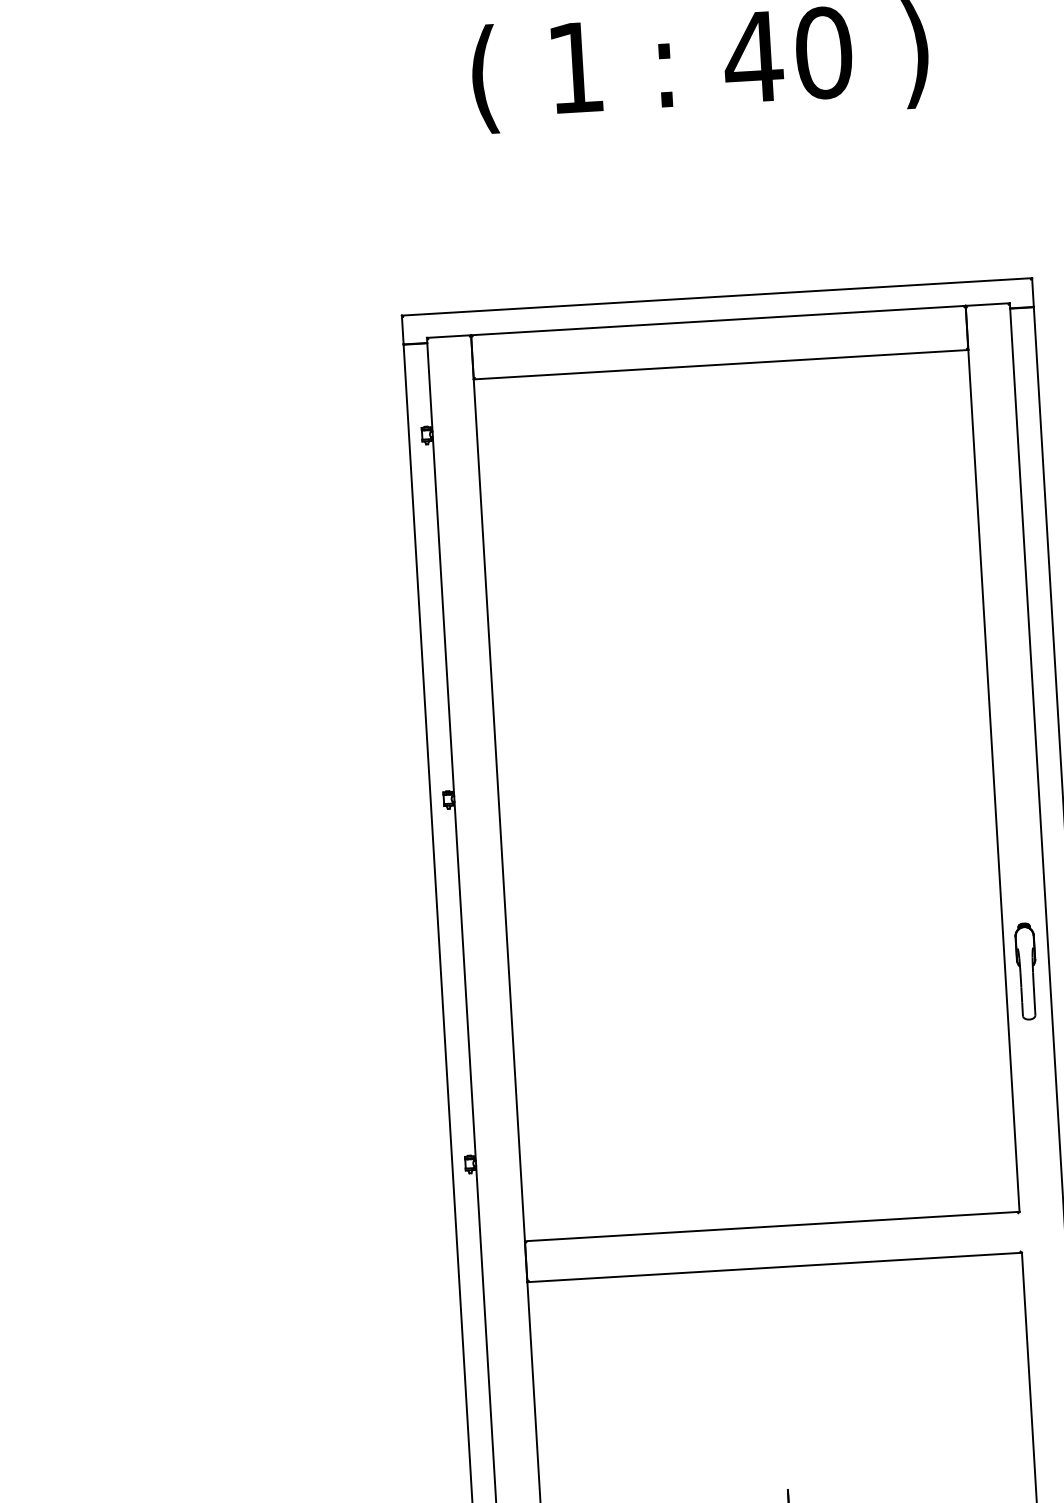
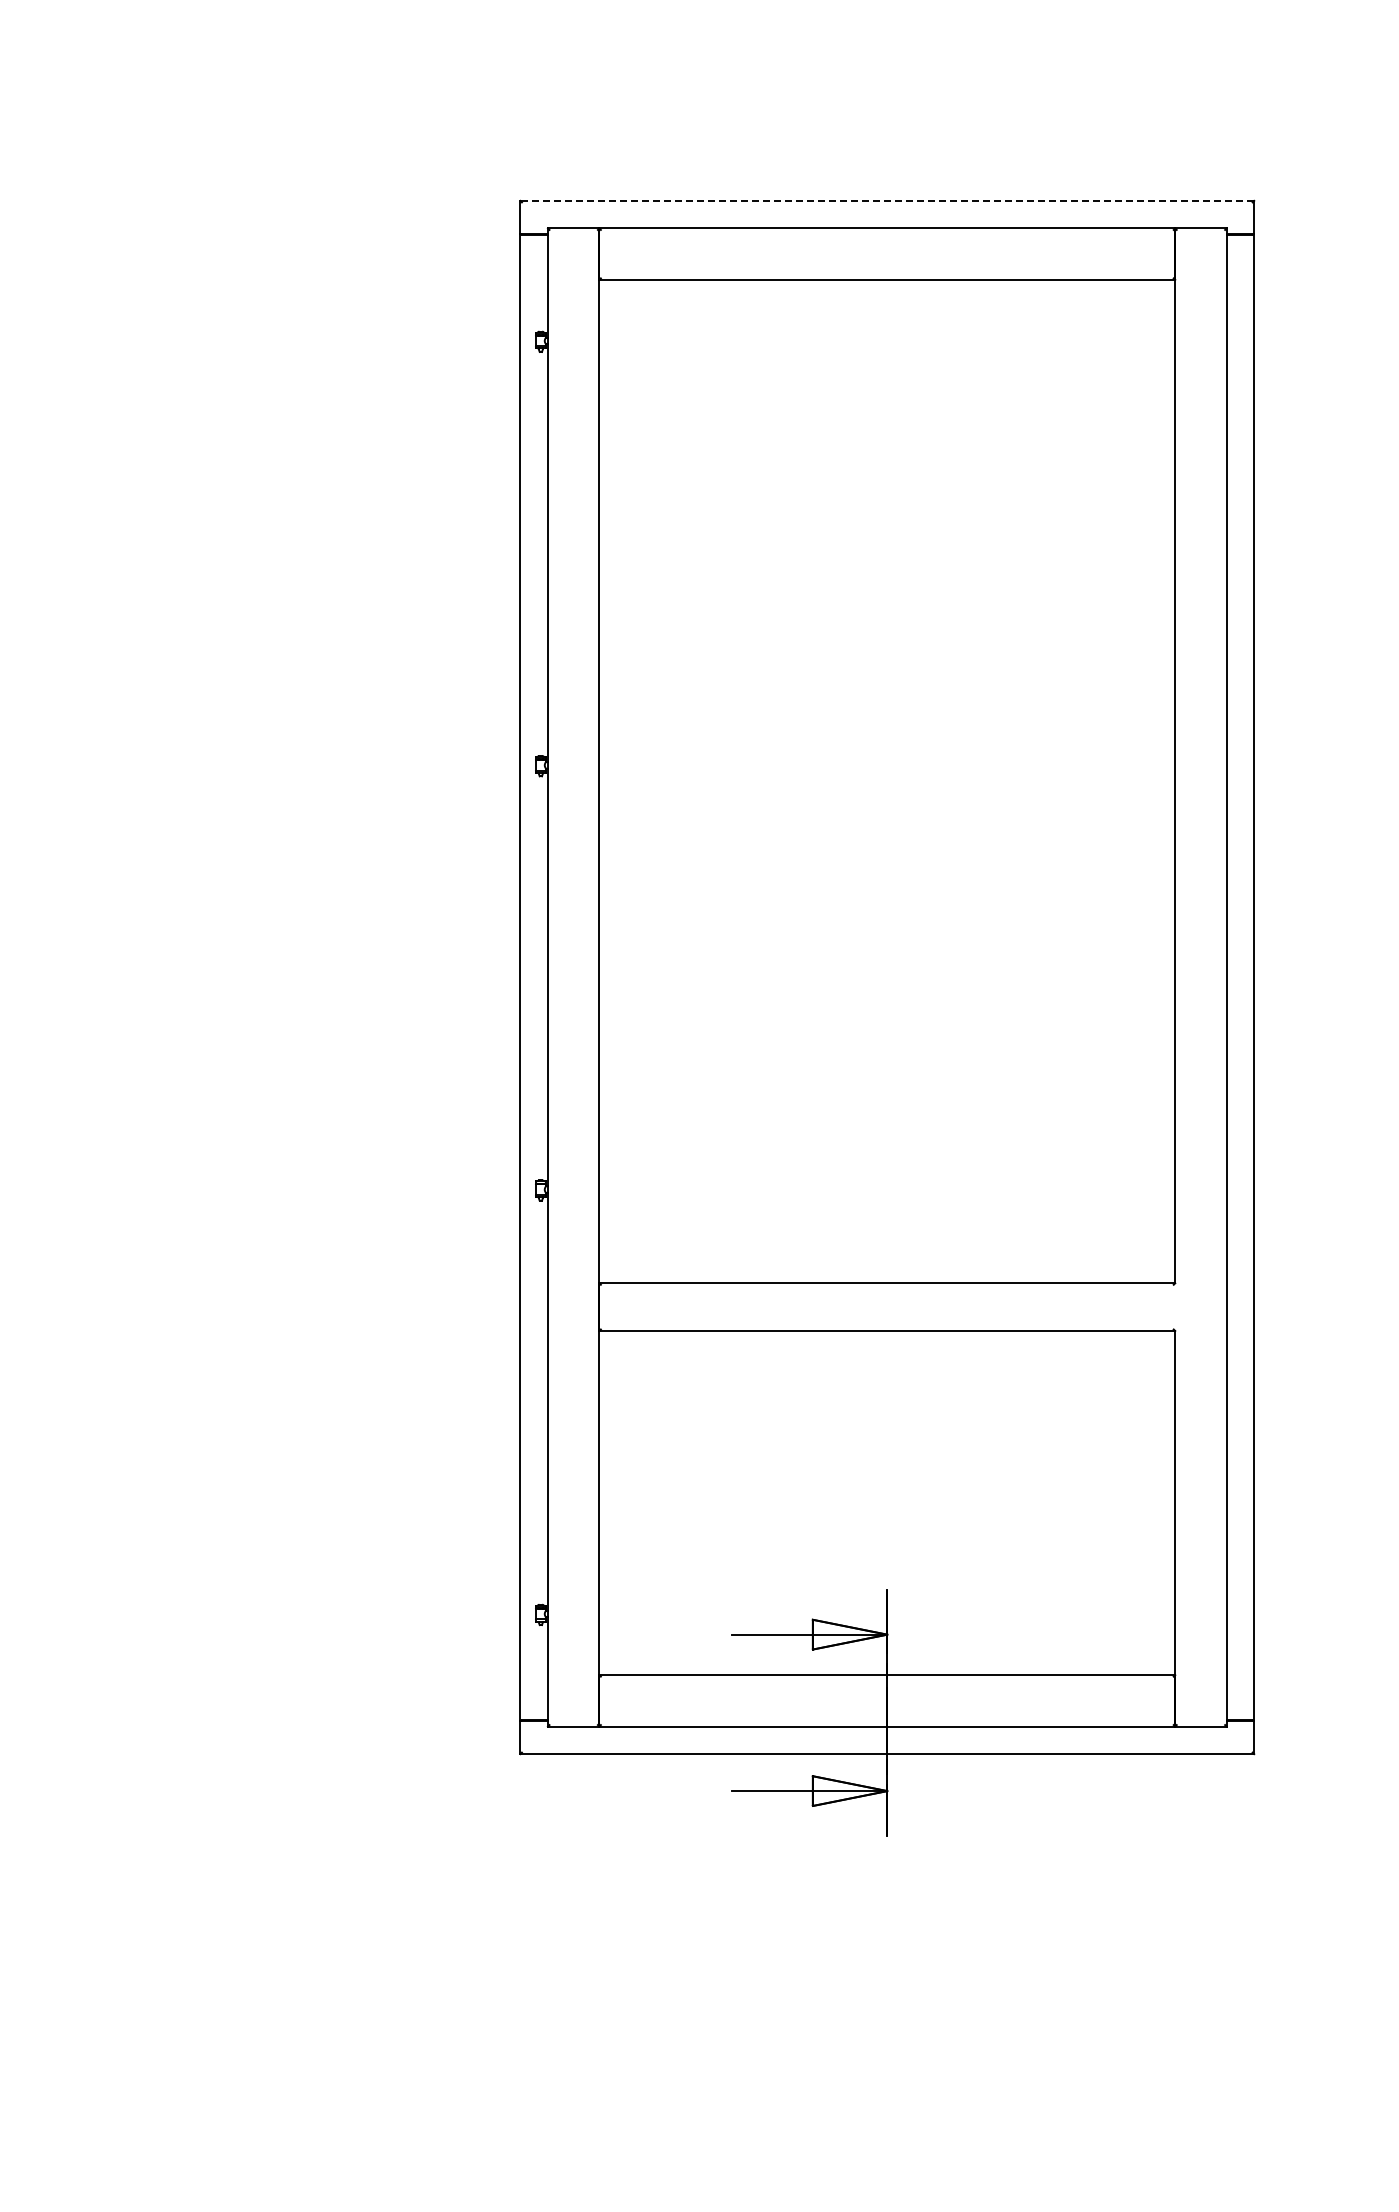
line: (717, 296) -> (887, 200), solid -> dashed
part: (1026, 971) -> (1199, 1004), removed

